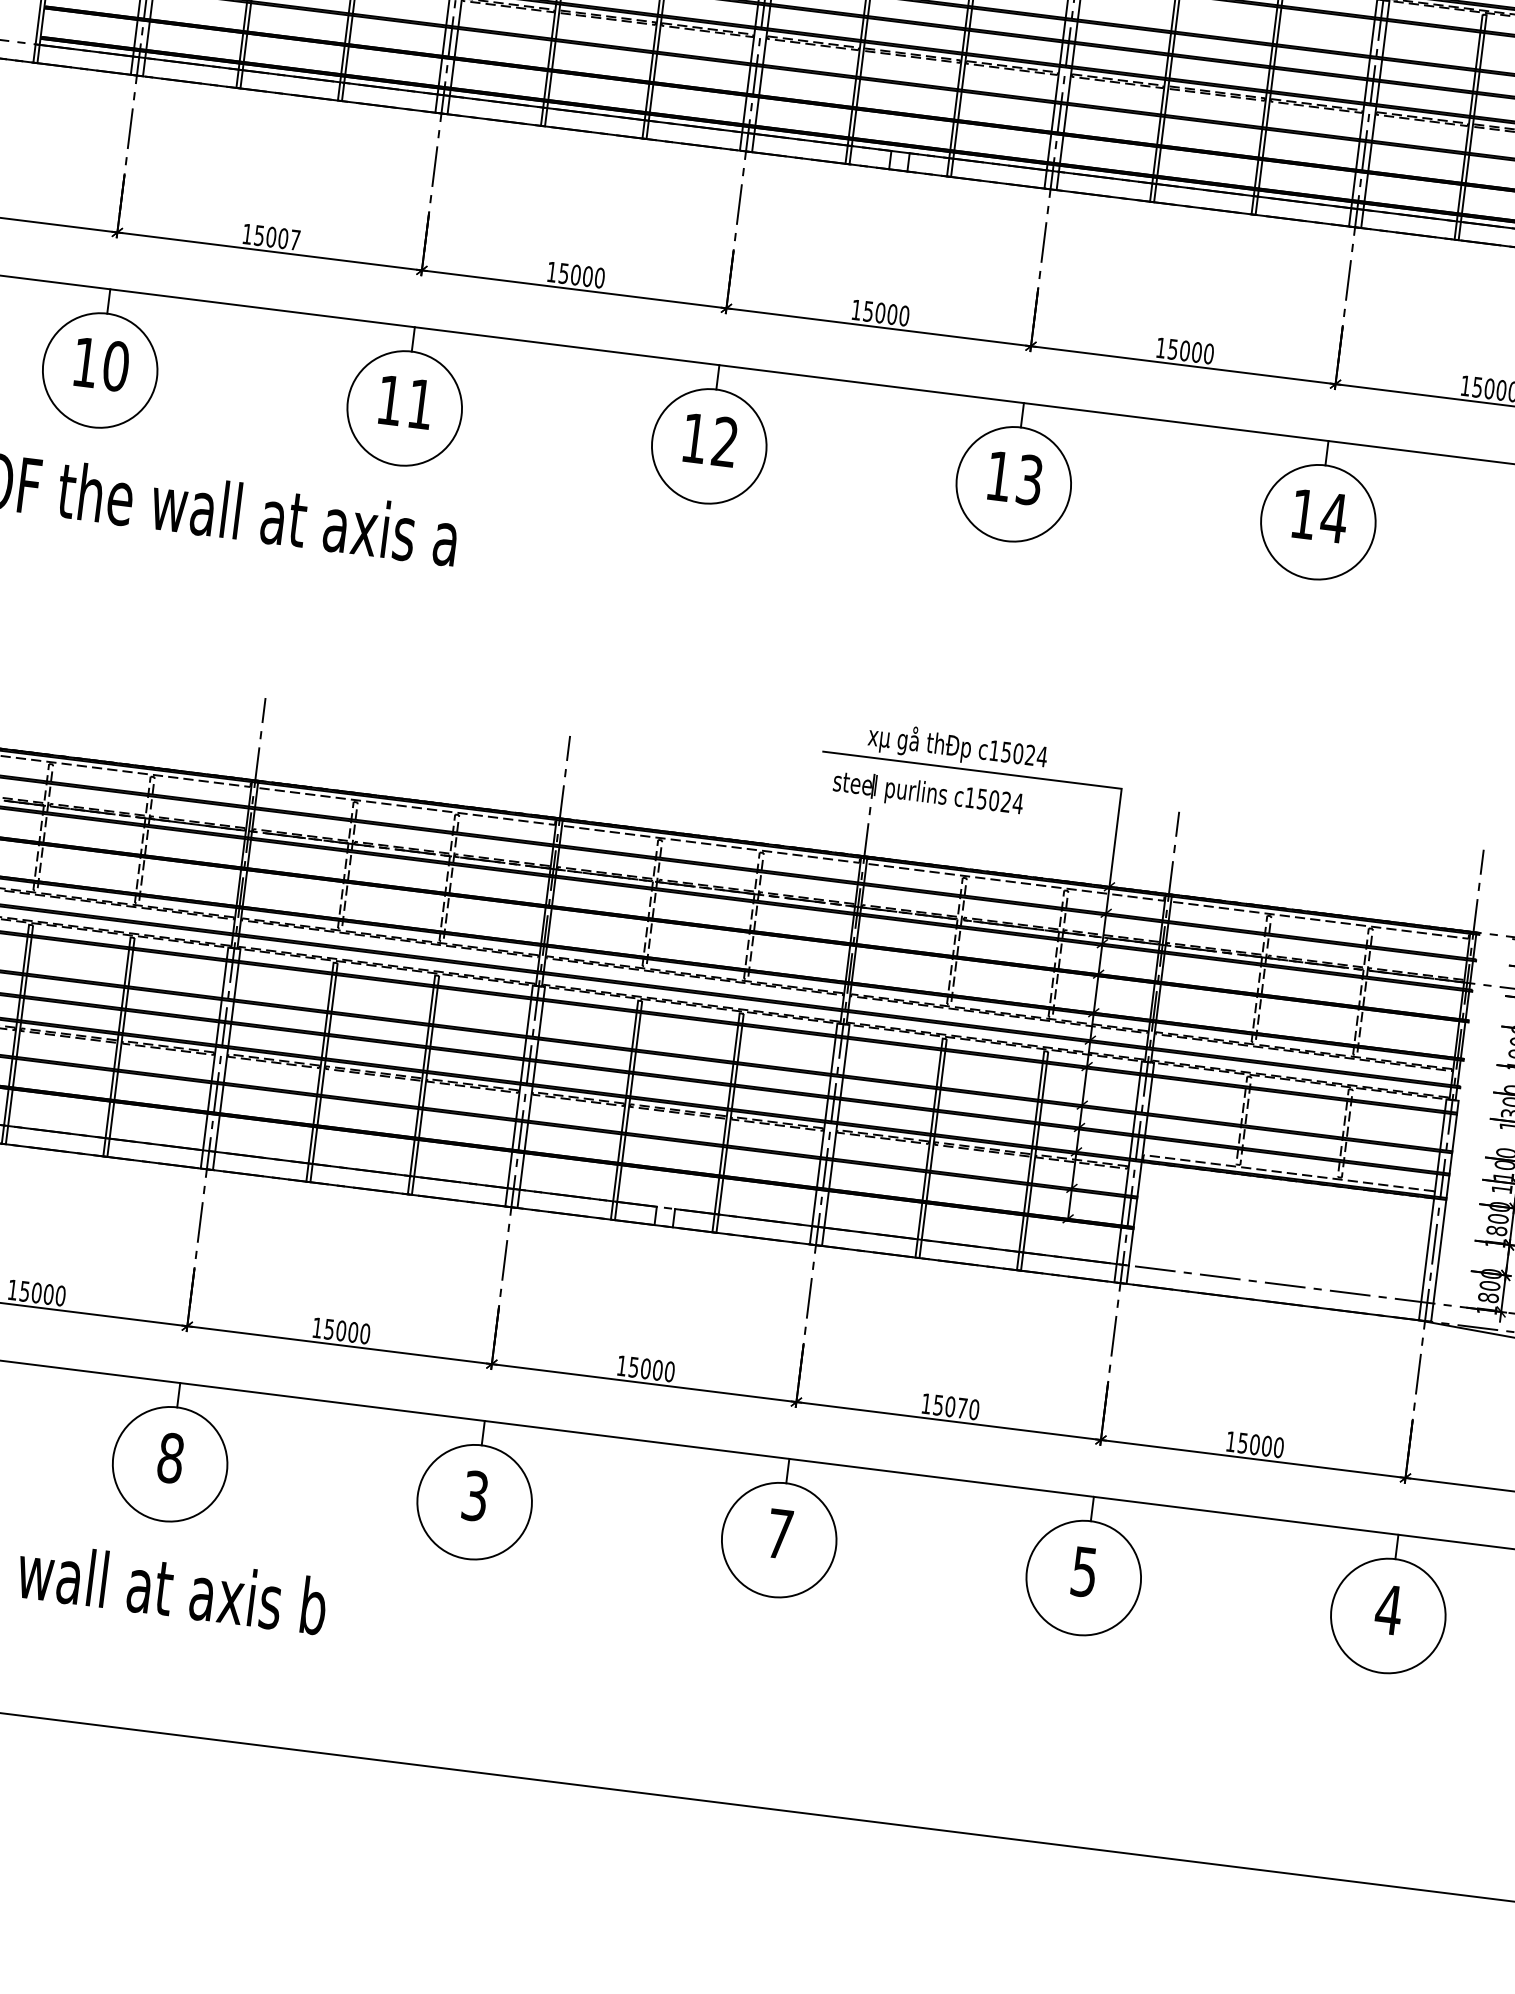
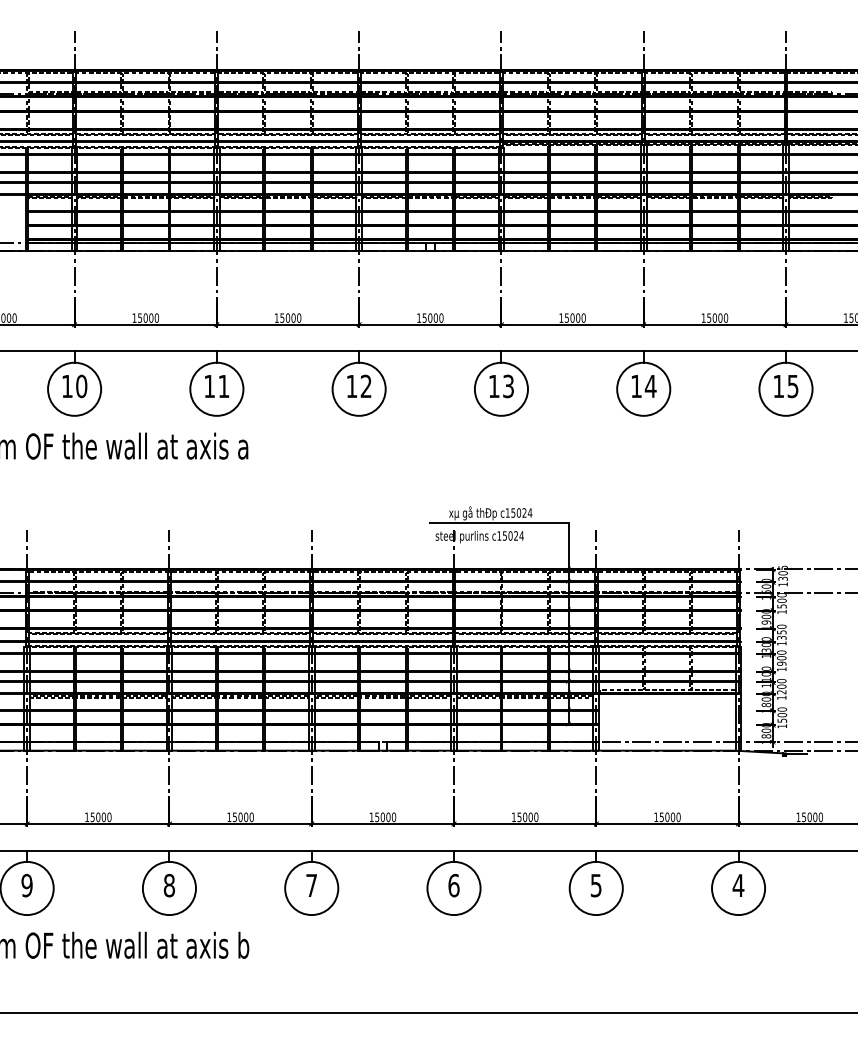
text: (294, 238) -> (156, 317), 15007 -> 15000
text: (961, 1408) -> (530, 817), 15070 -> 15000
text: (474, 1495) -> (311, 885), 3 -> 7
text: (778, 1533) -> (453, 885), 7 -> 6

